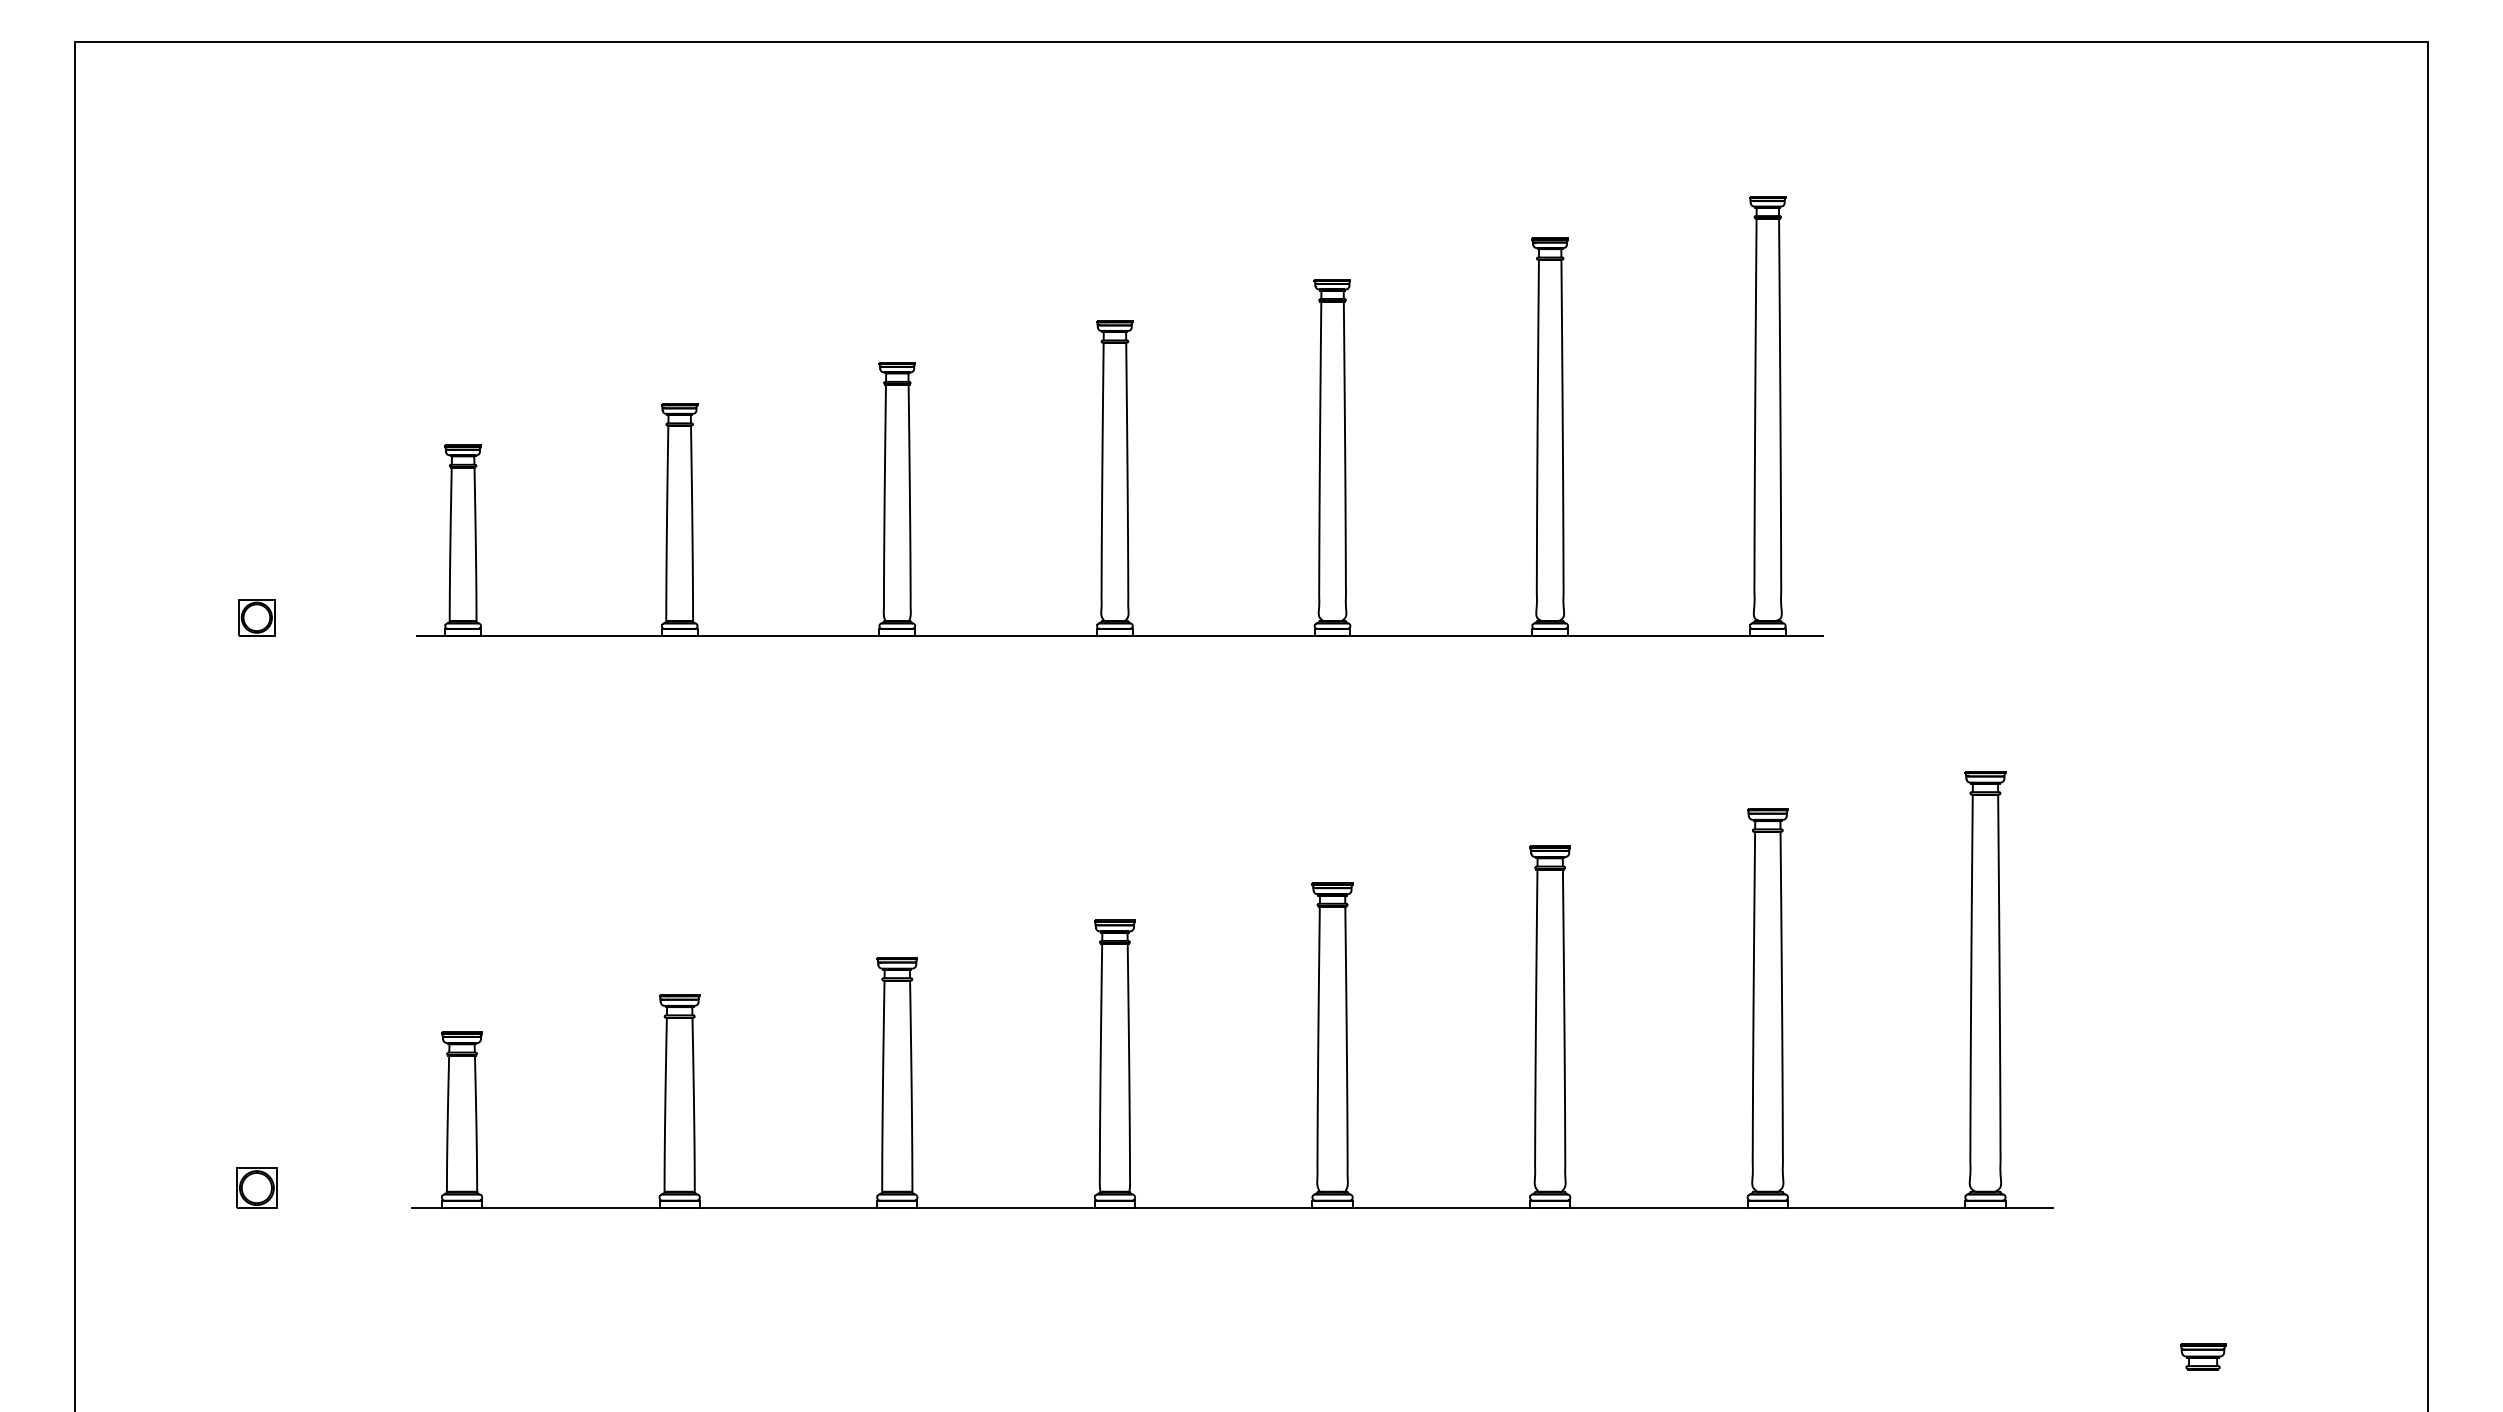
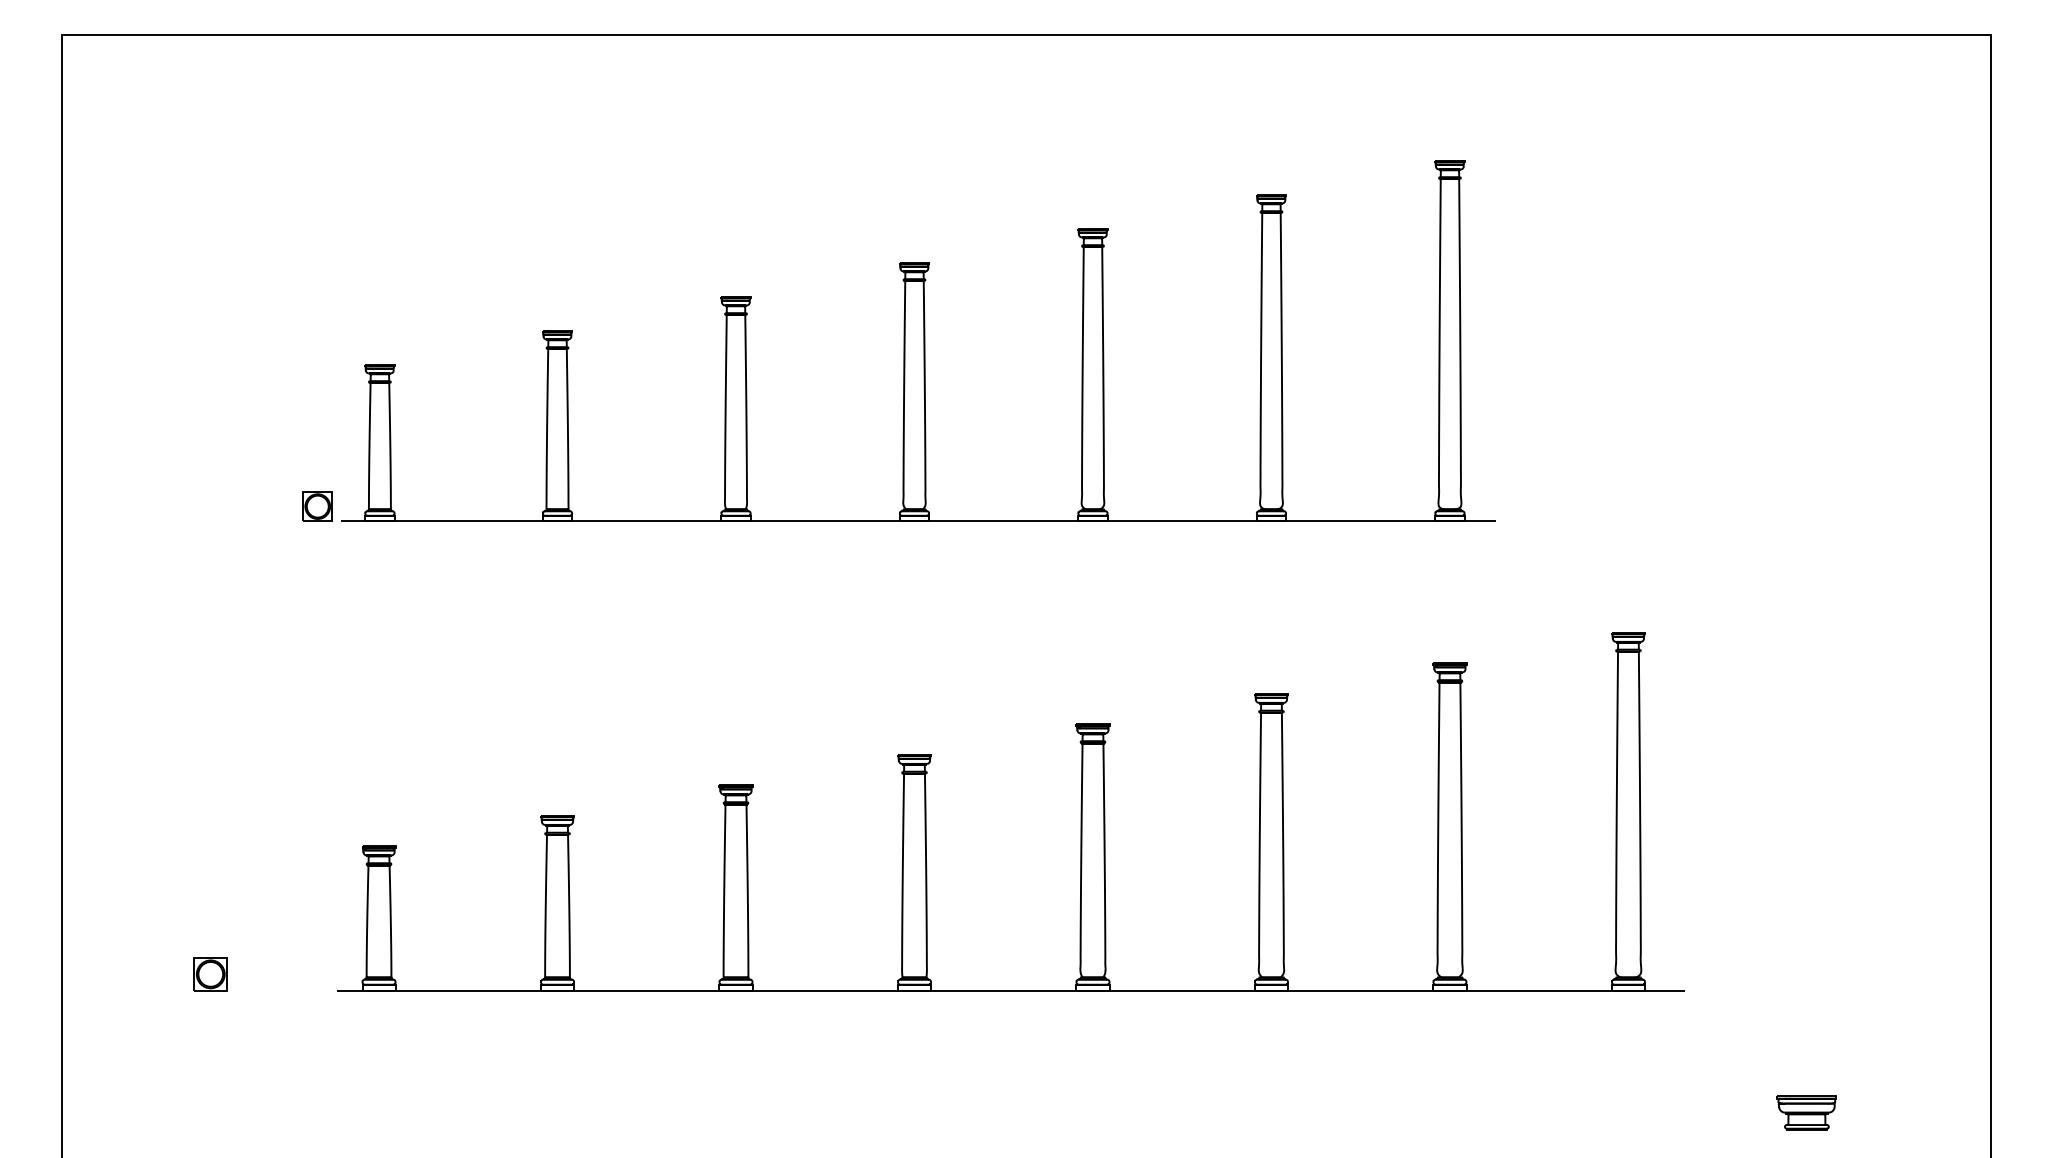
part: (256, 617) -> (317, 506), moved
part: (2202, 1356) -> (1806, 1112), size x1.6

